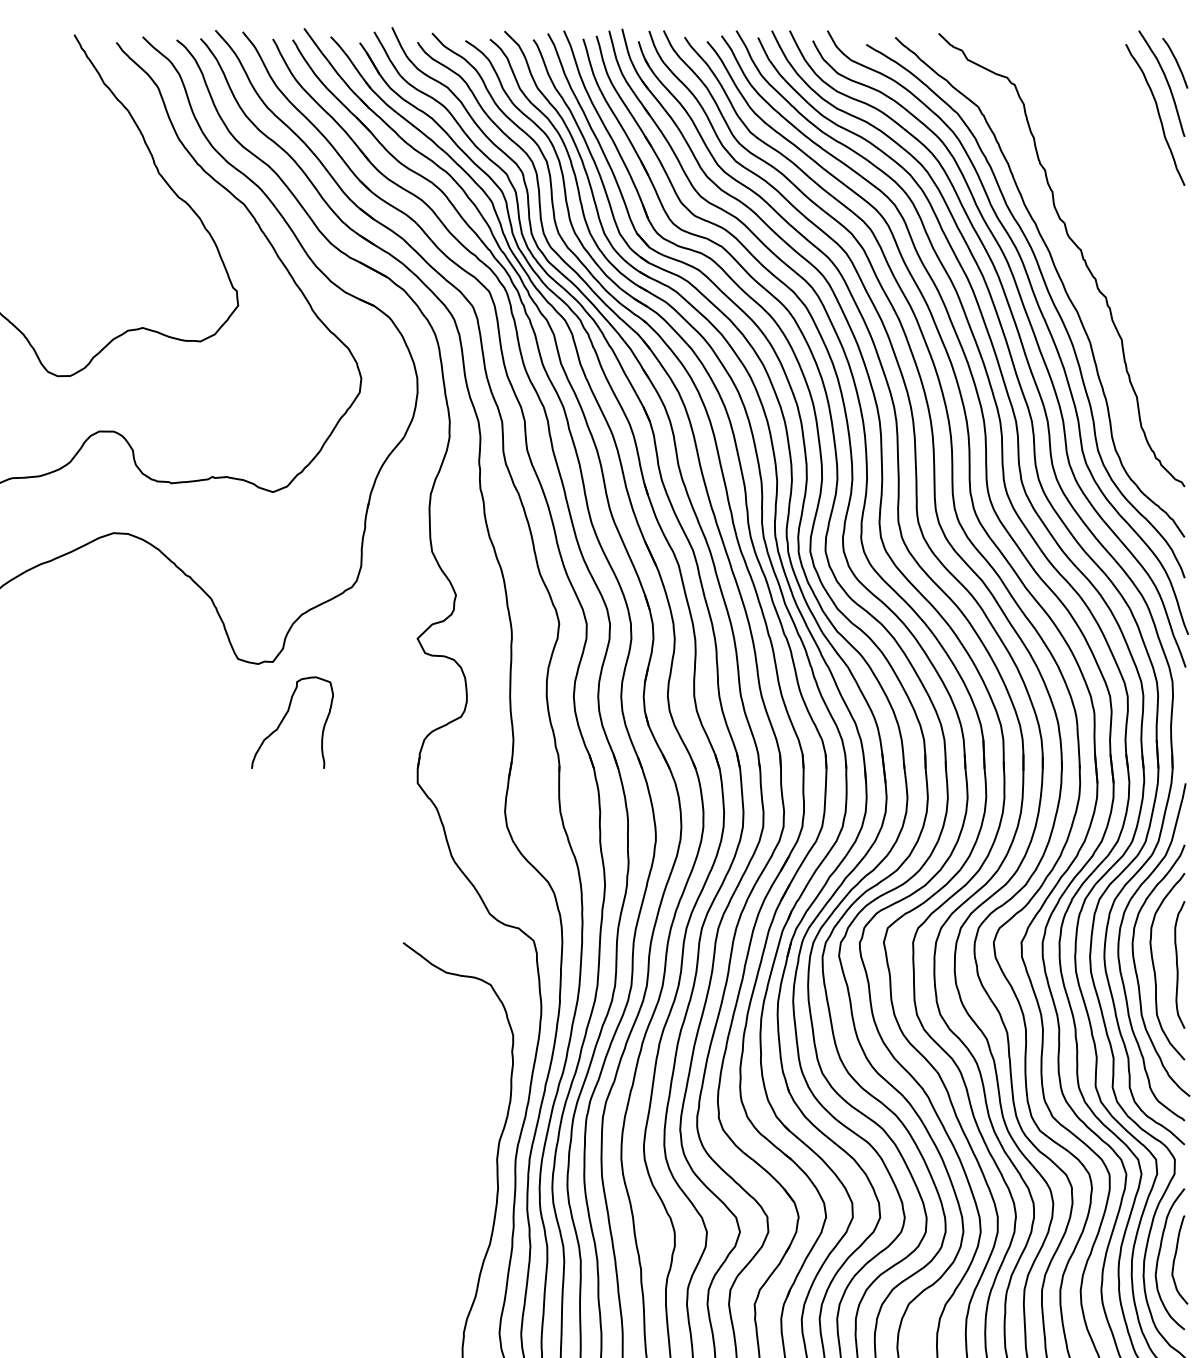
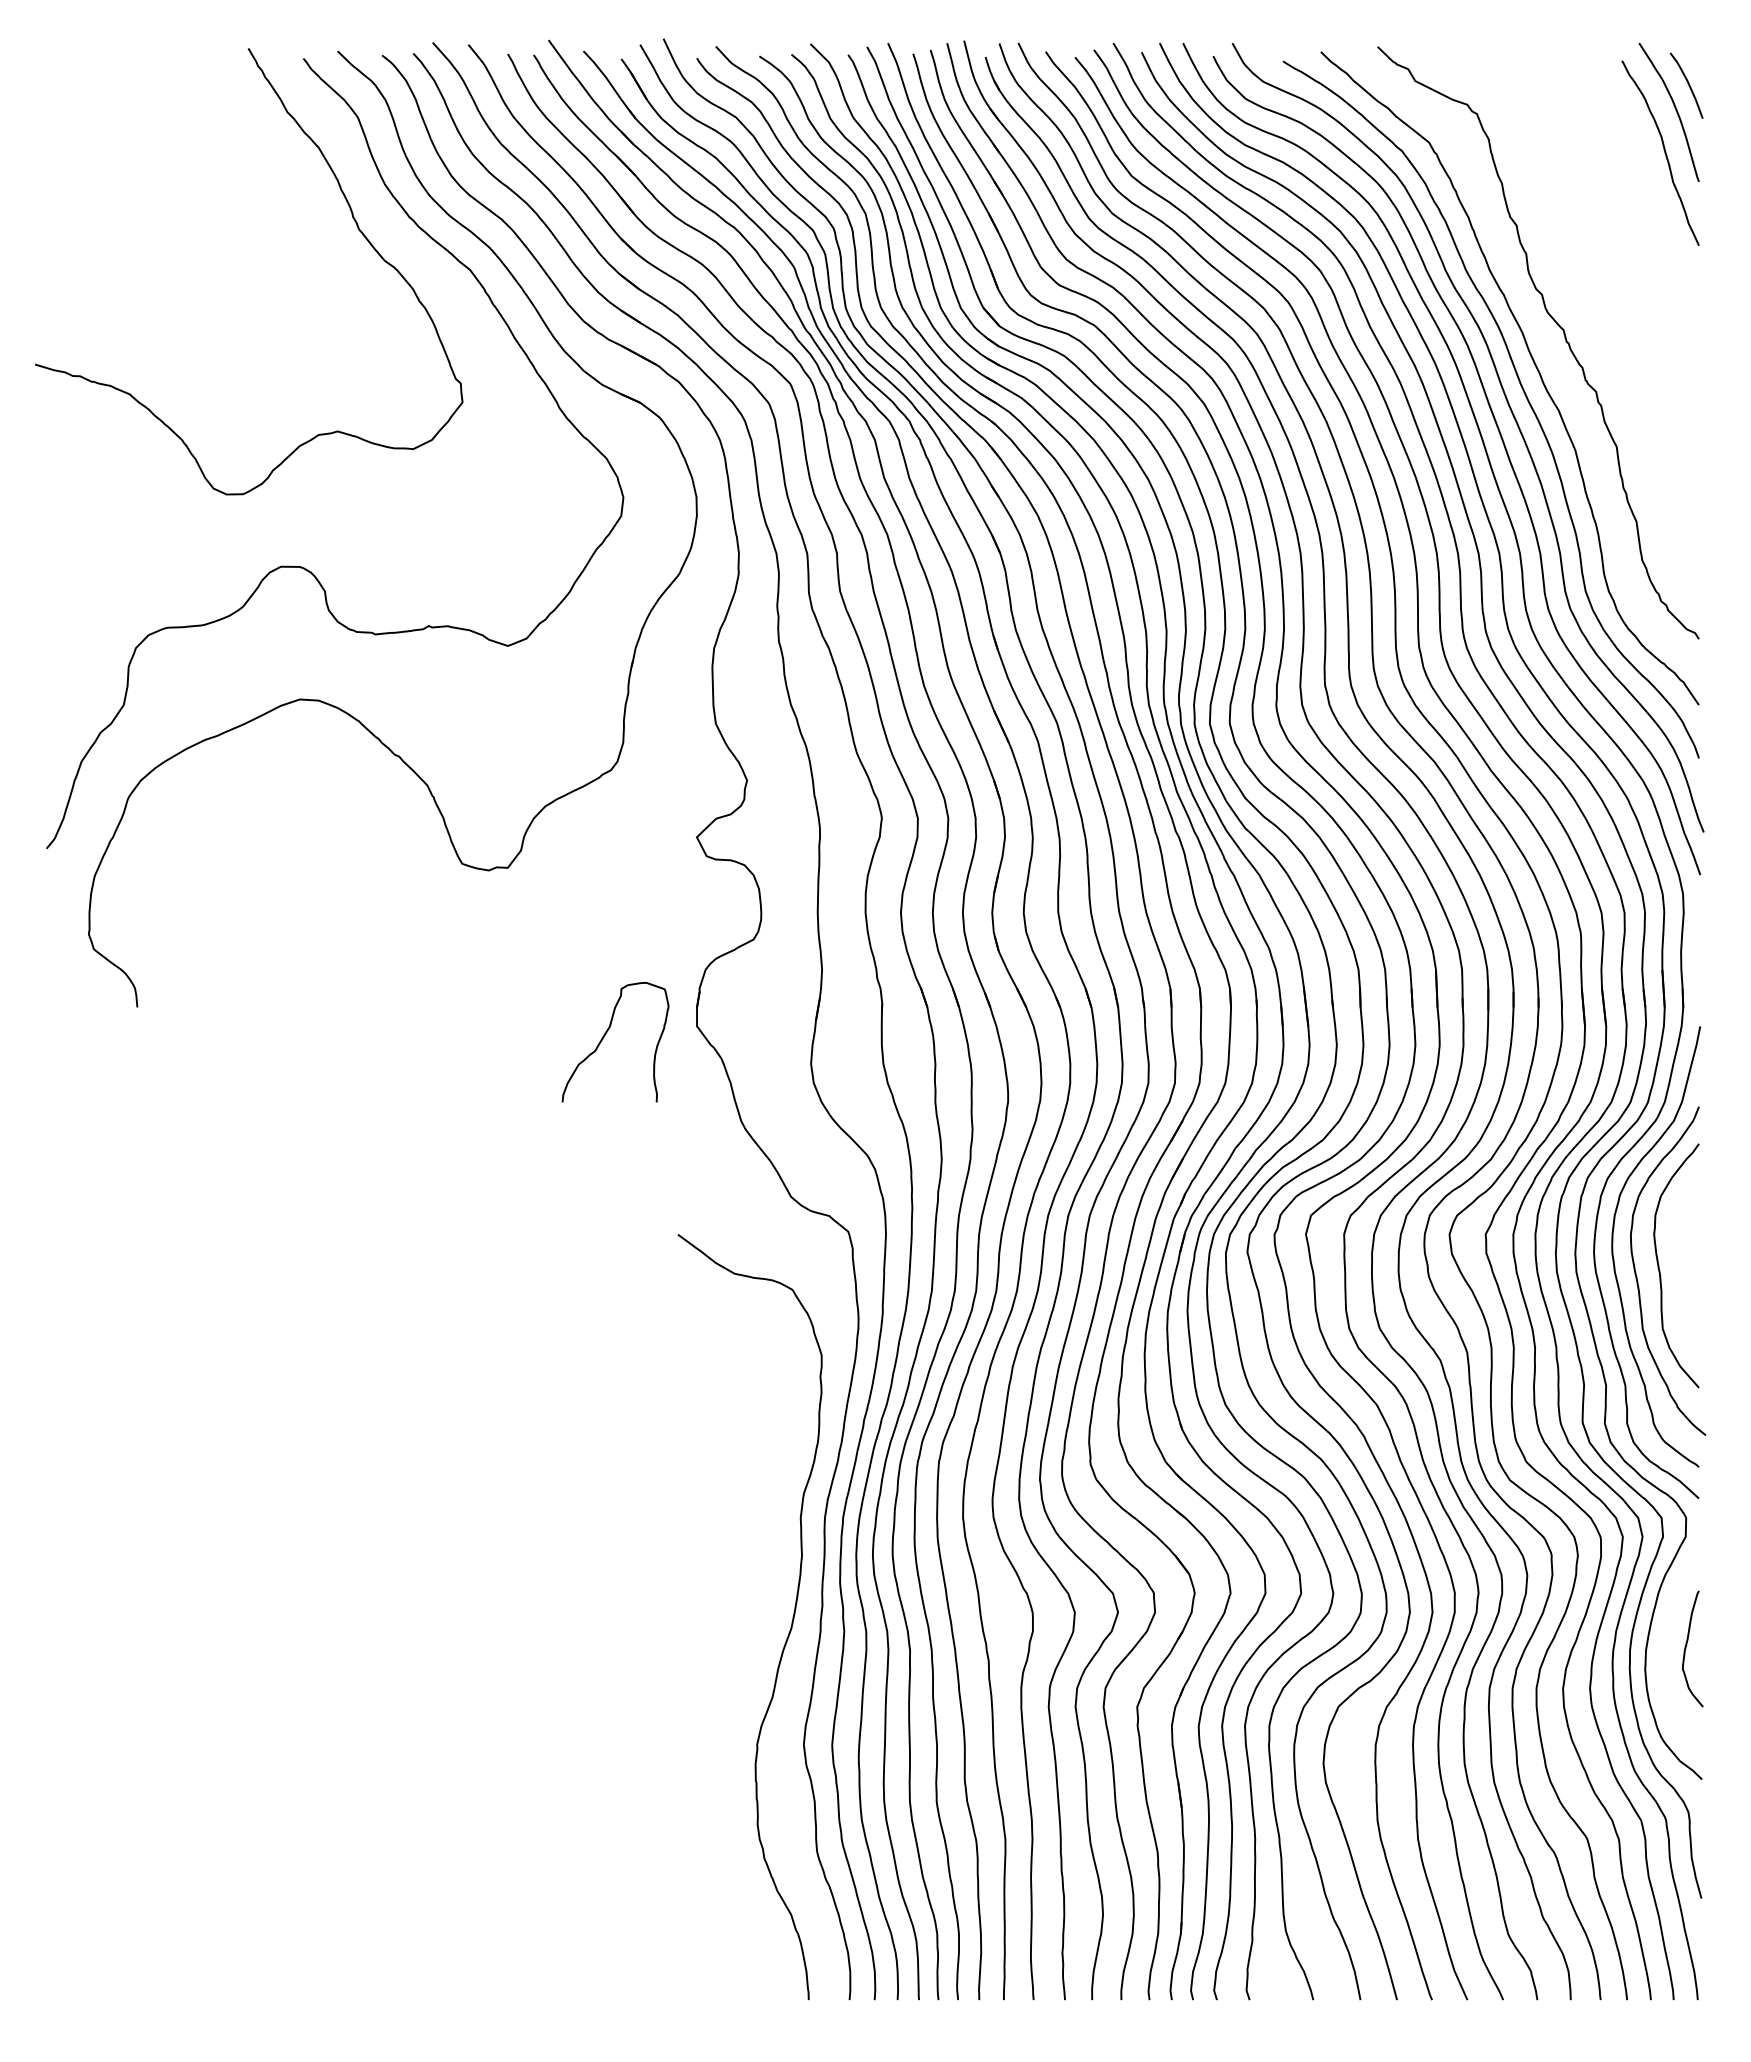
curve: (285, 716) -> (606, 1034), moved
curve: (1178, 966) -> (1690, 1265), removed
curve: (1159, 1258) -> (1665, 1646), removed

